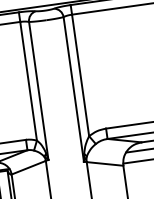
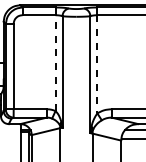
line: (80, 75) -> (97, 64), solid -> dashed
line: (28, 81) -> (55, 63), solid -> dashed

